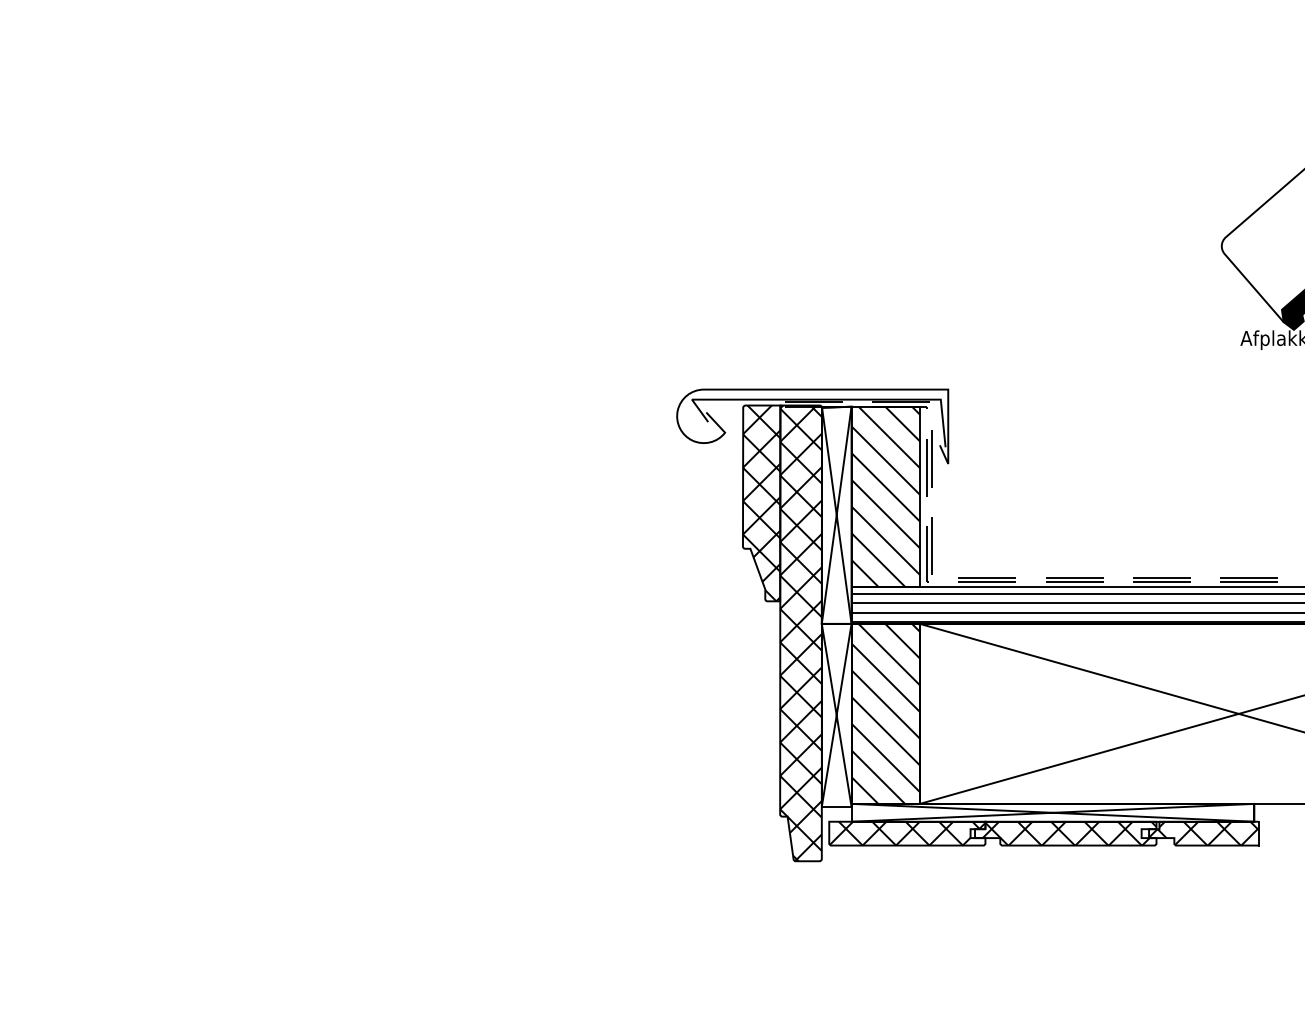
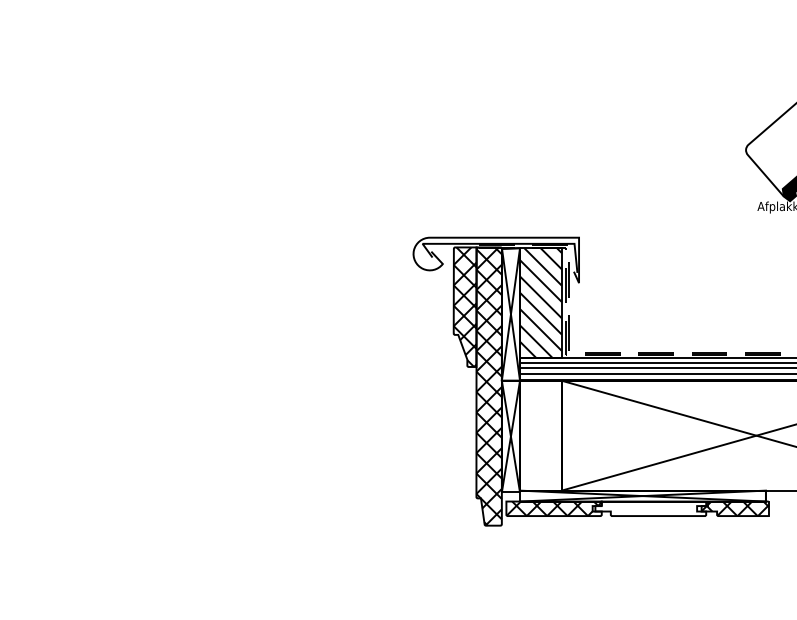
hatch: (885, 713) -> (540, 435), removed
hatch: (1070, 833) -> (653, 508), removed

